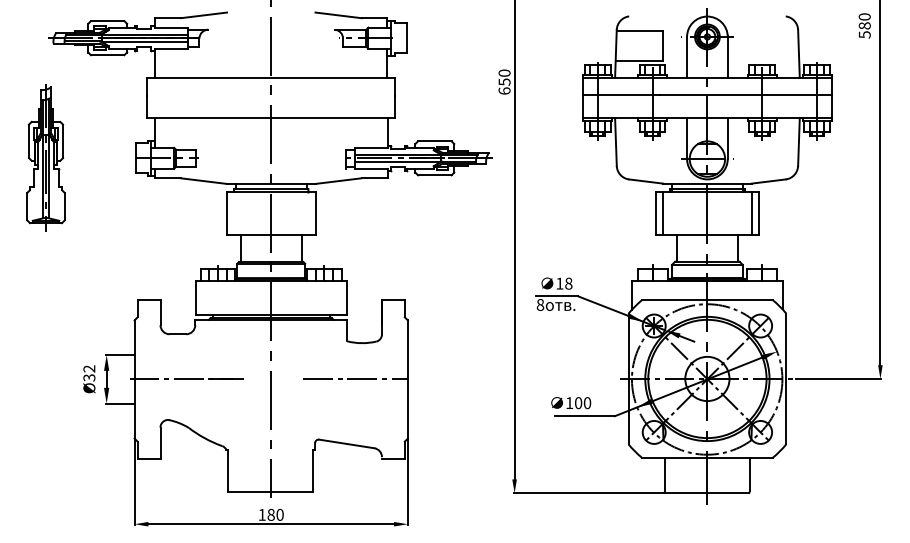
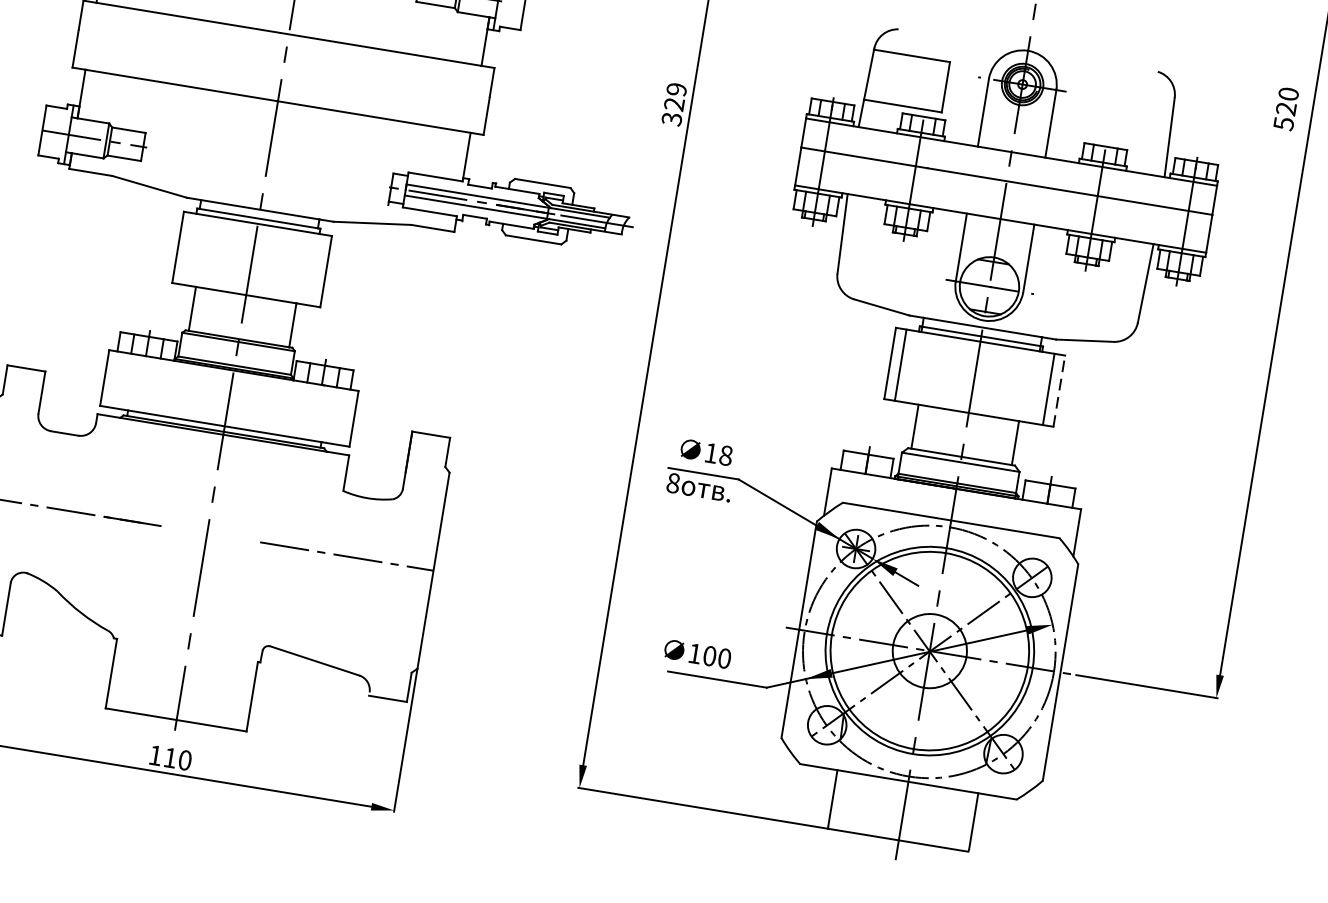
text: (864, 25) -> (1285, 108), 580 -> 520
text: (504, 81) -> (674, 103), 650 -> 329
line: (758, 213) -> (1059, 390), solid -> dashed
text: (270, 514) -> (169, 757), 180 -> 110

